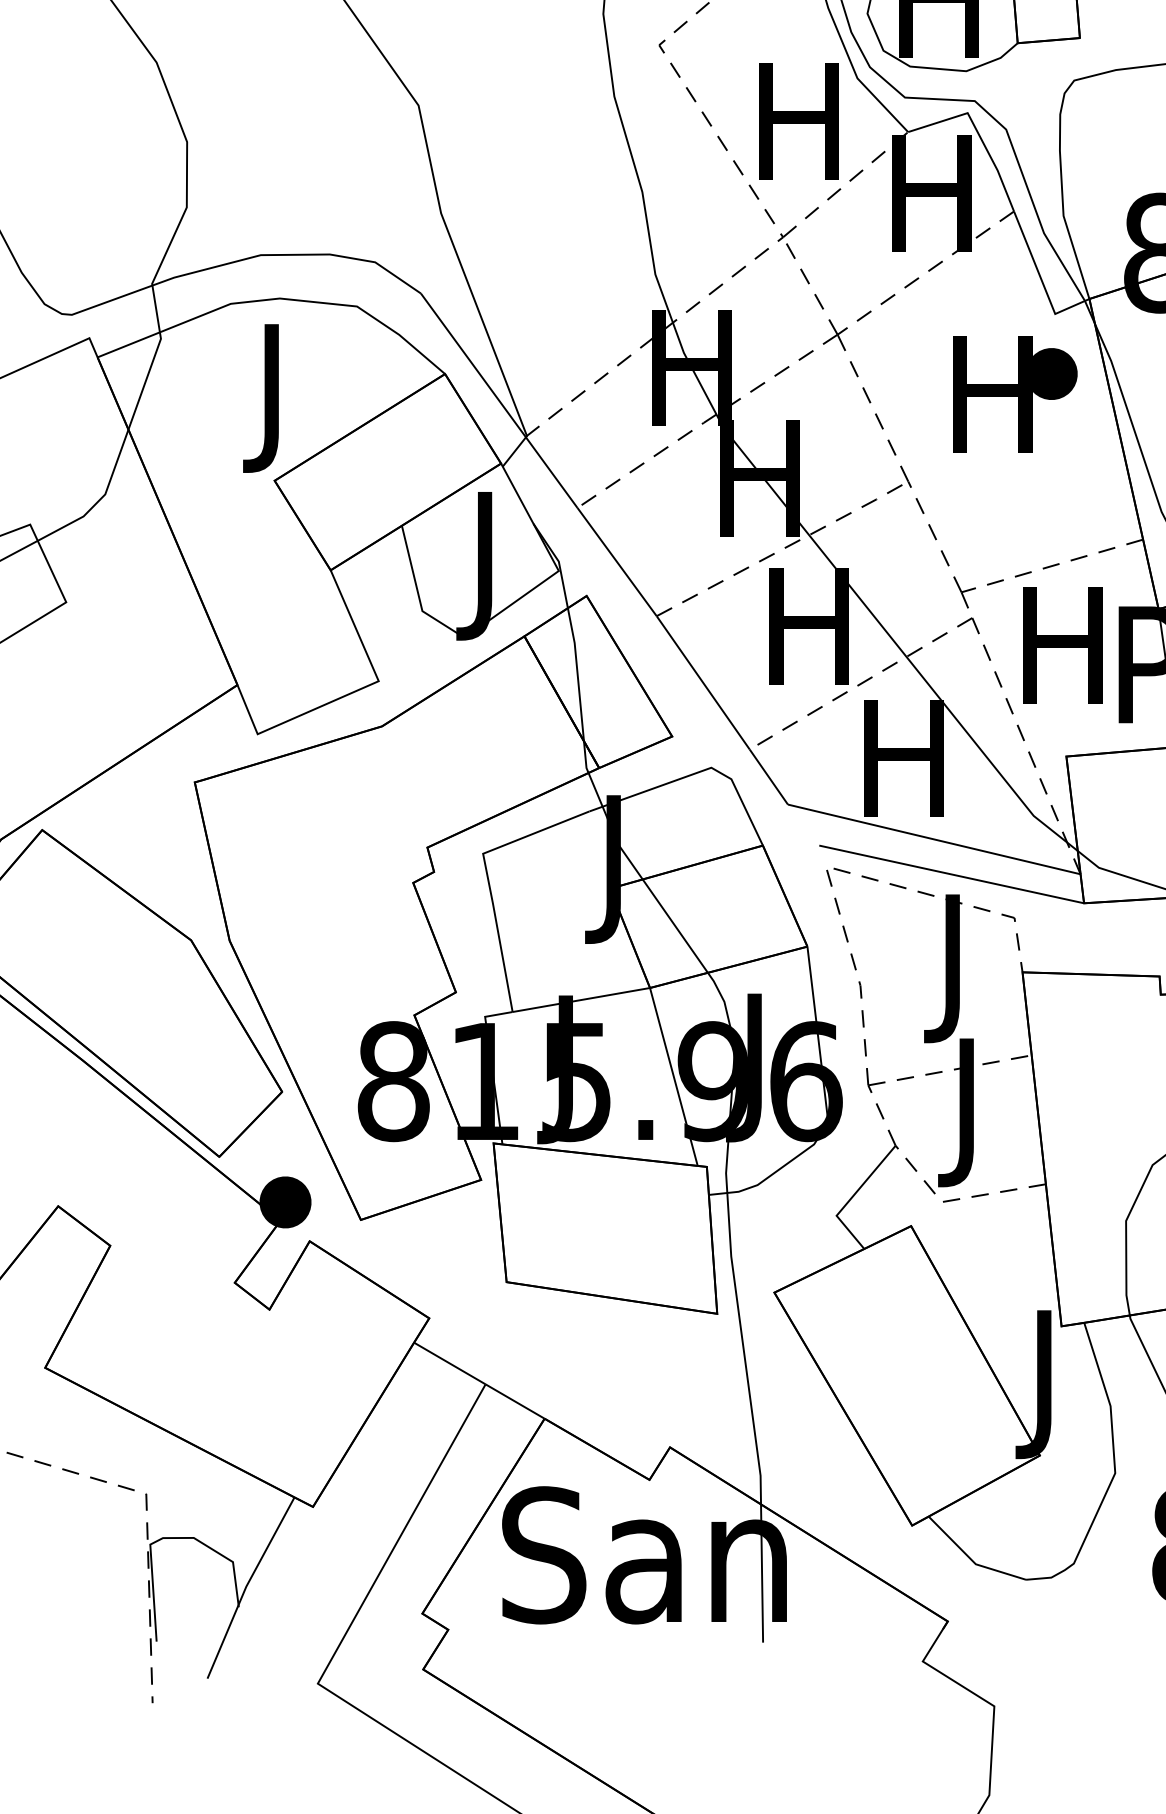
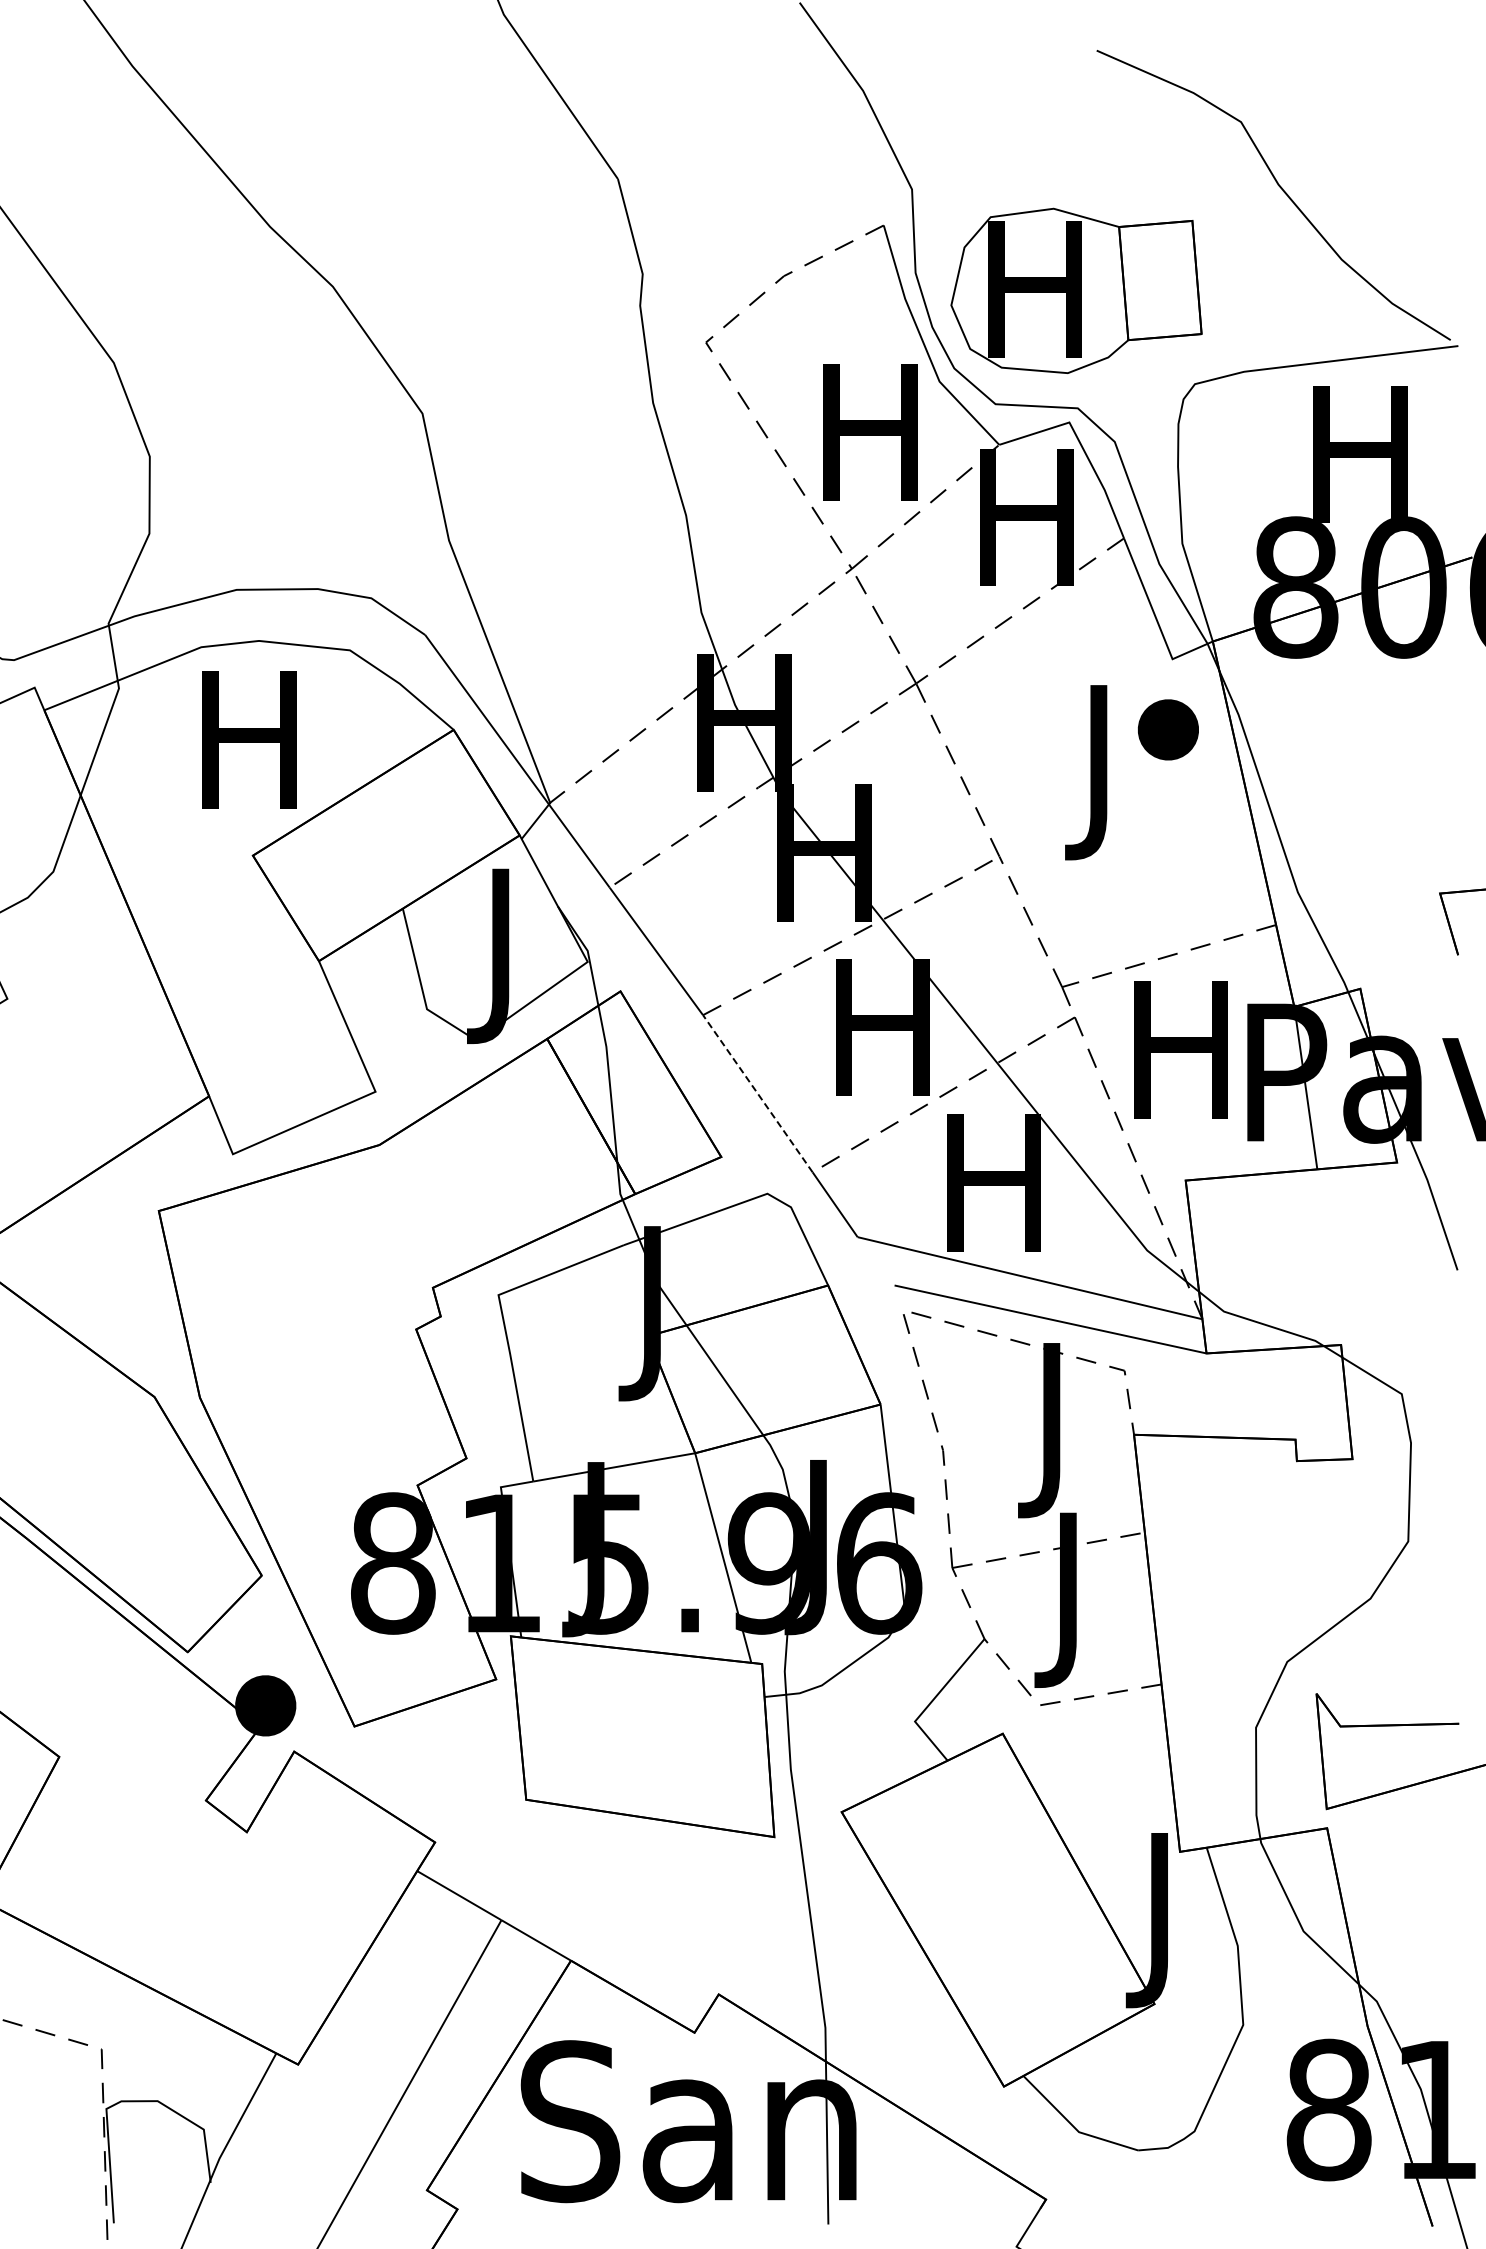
text: (271, 398) -> (249, 758), J -> H
text: (992, 410) -> (1098, 772), H -> J
line: (702, 682) -> (757, 1093), solid -> dashed

